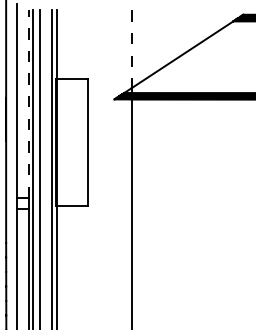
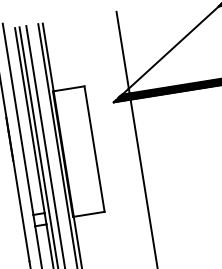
line: (131, 49) -> (122, 50), dashed -> solid
line: (28, 104) -> (29, 121), dashed -> solid

